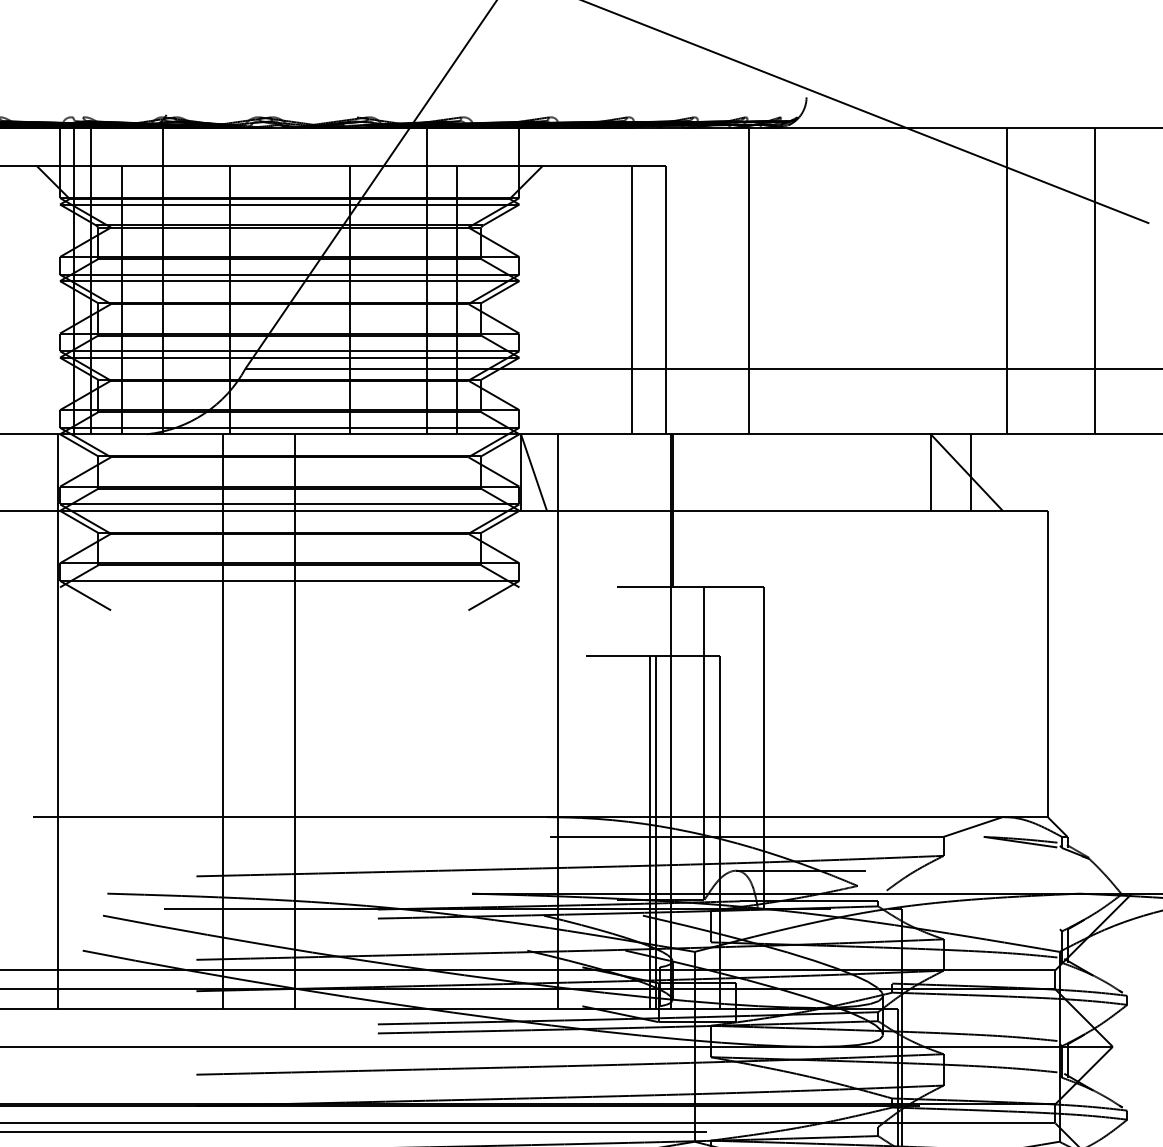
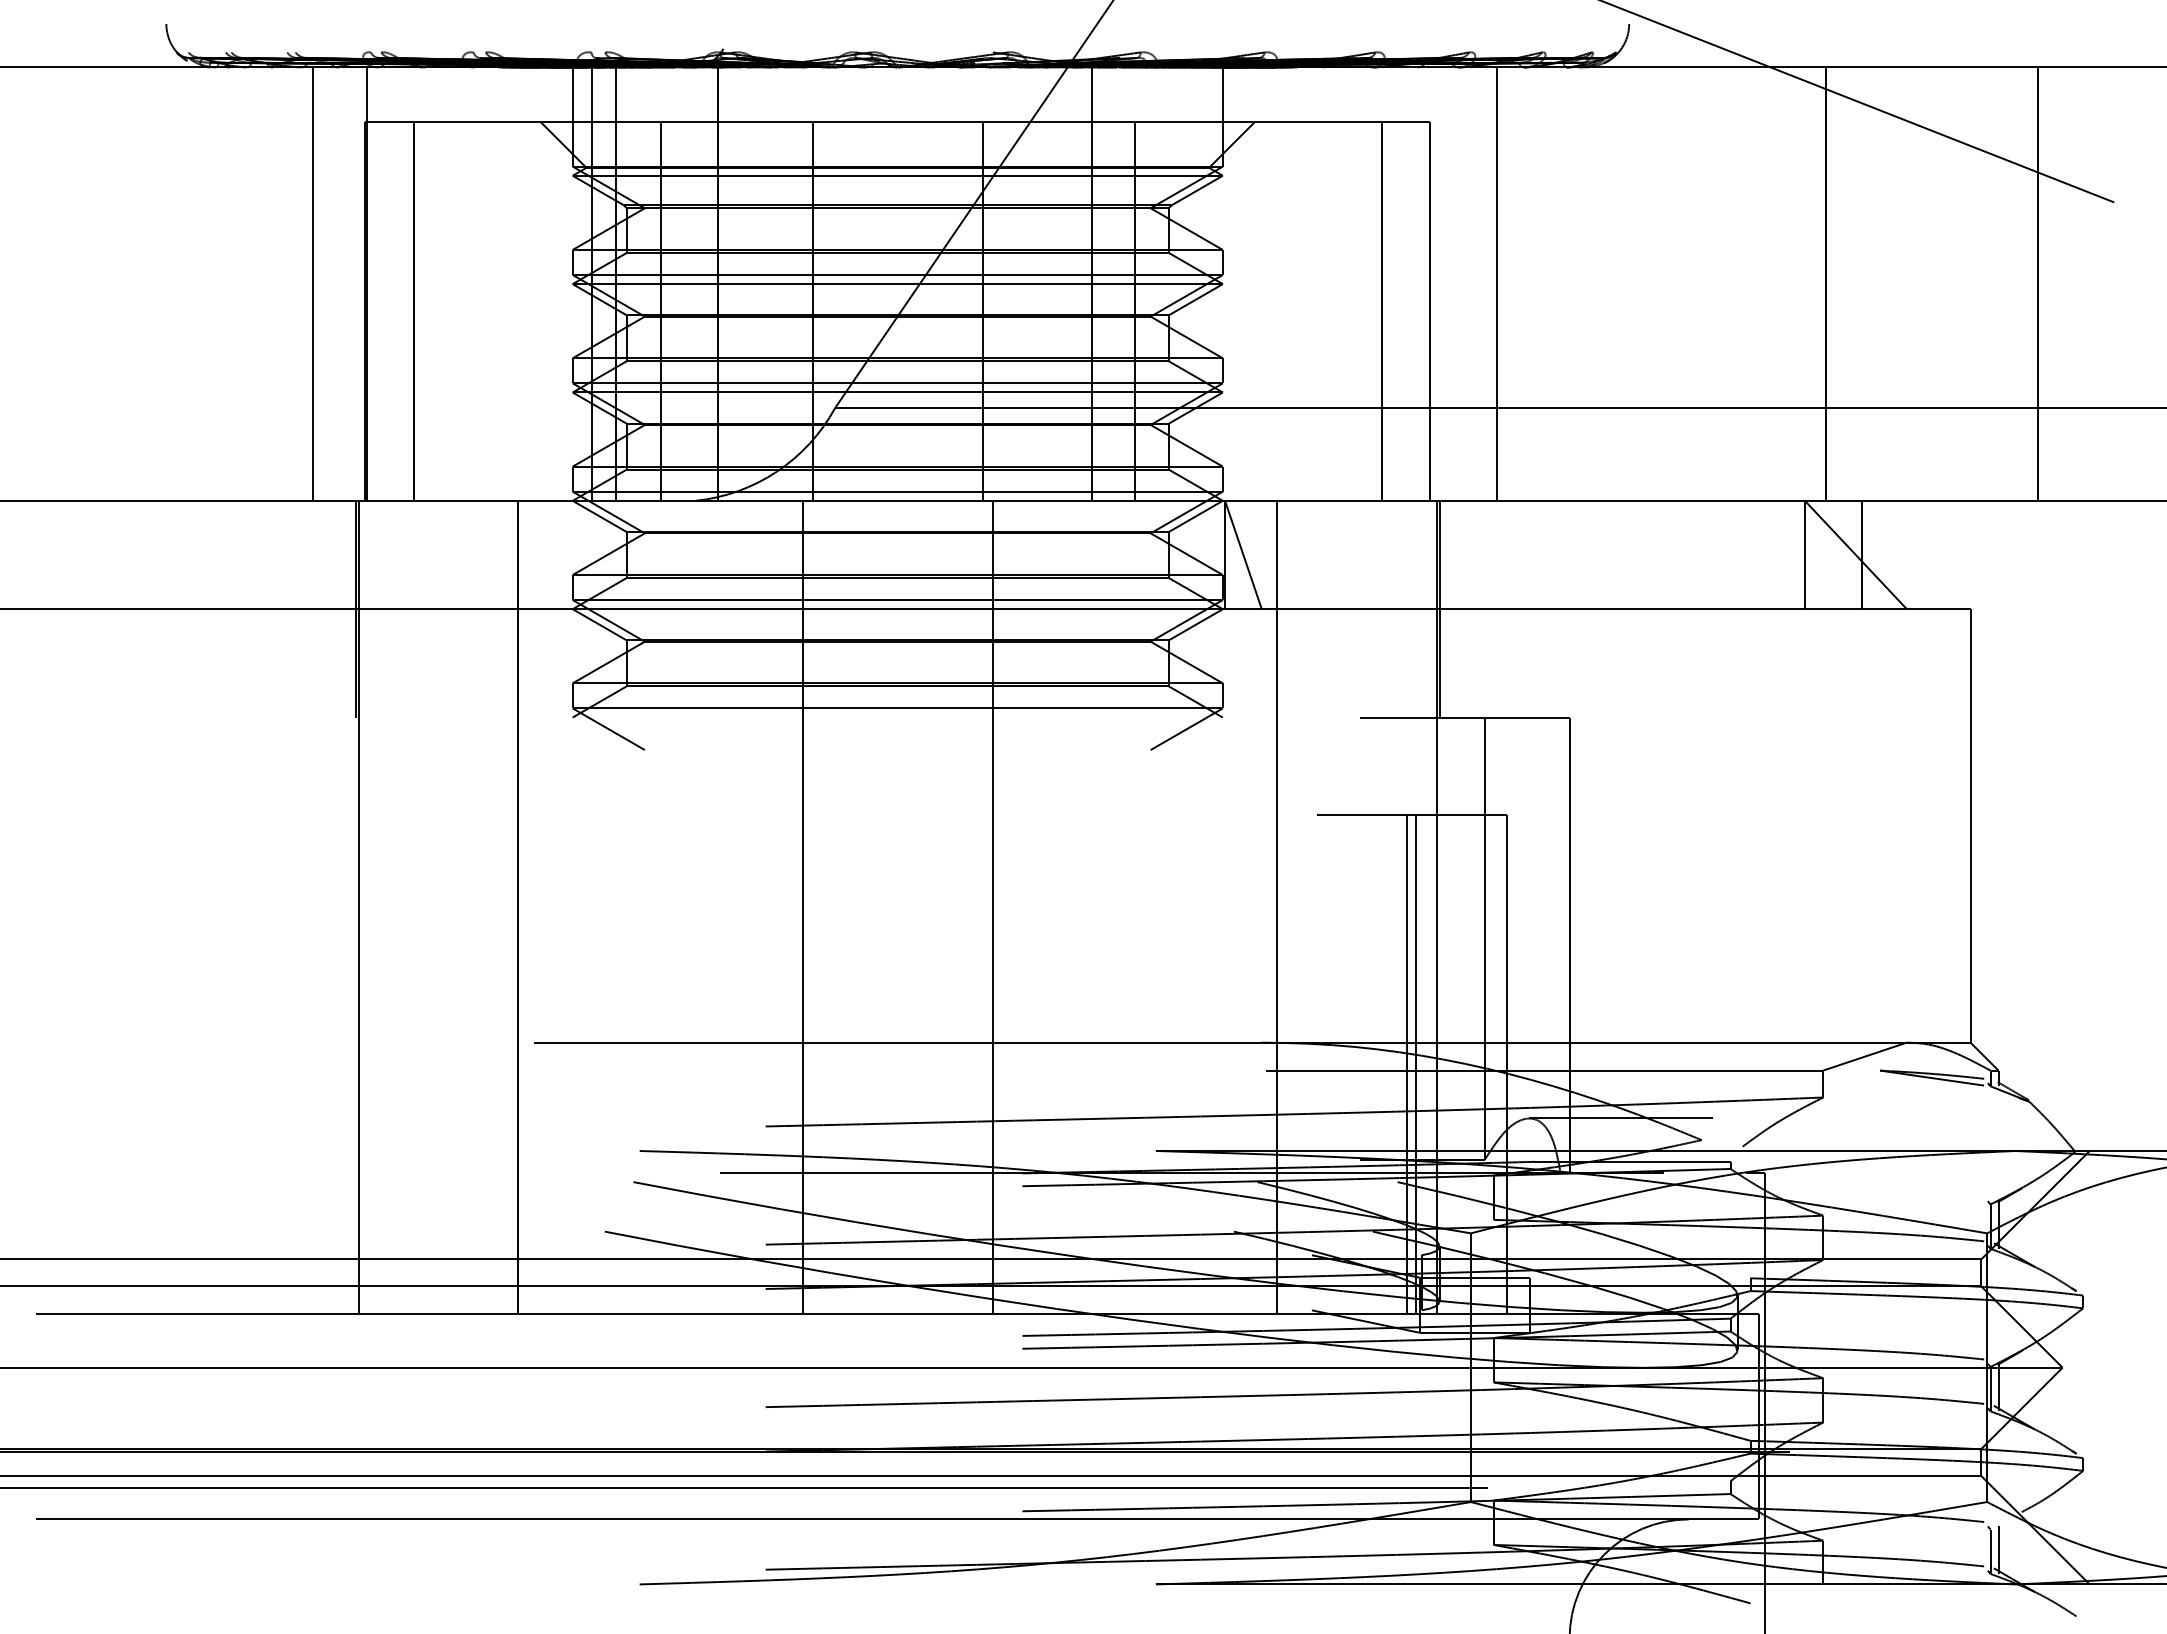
line: (748, 280) -> (1496, 283), moved
line: (1007, 280) -> (1826, 283), moved
line: (57, 720) -> (518, 906), moved
line: (294, 720) -> (992, 906), moved

